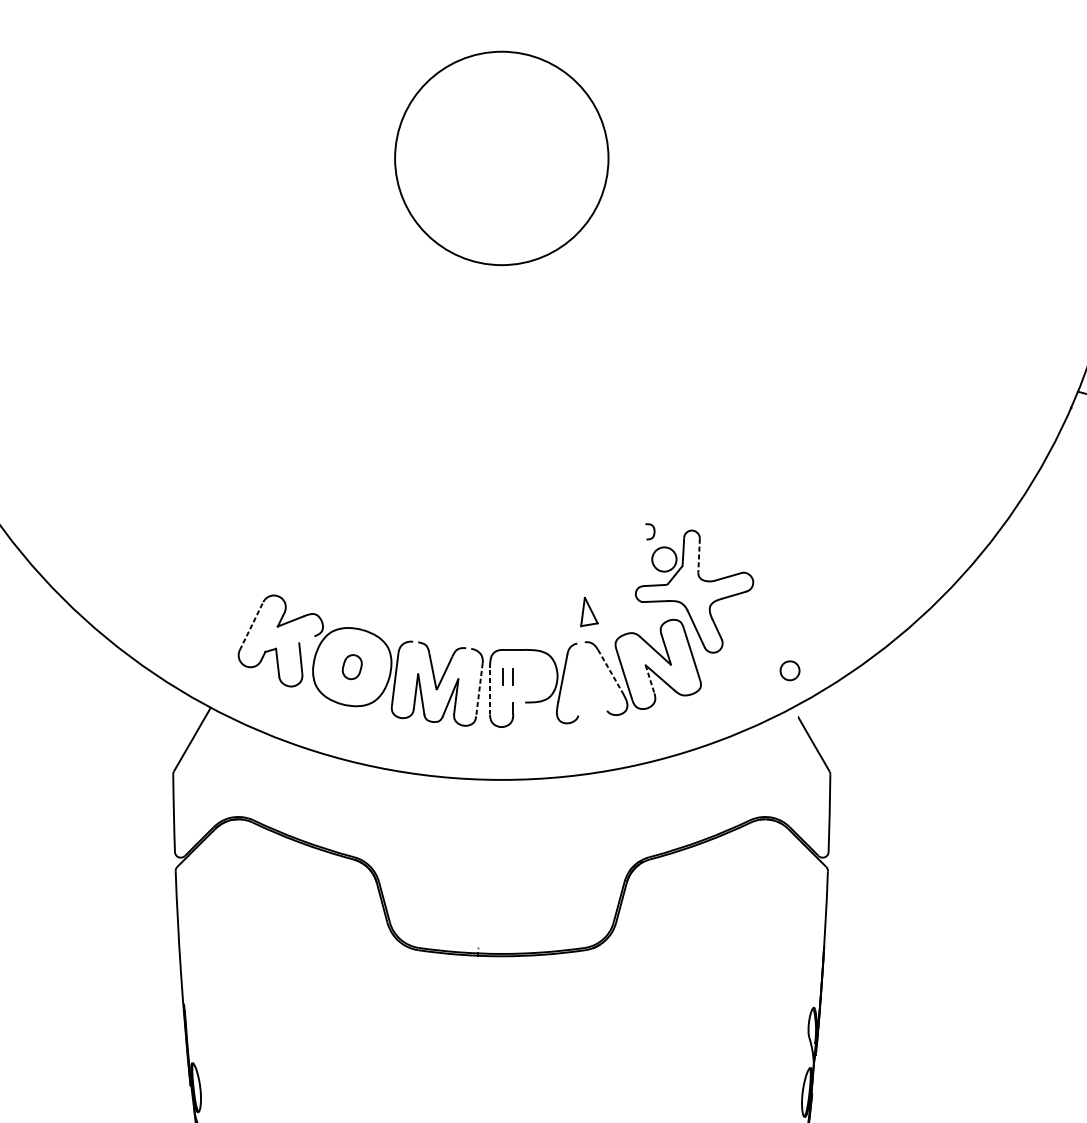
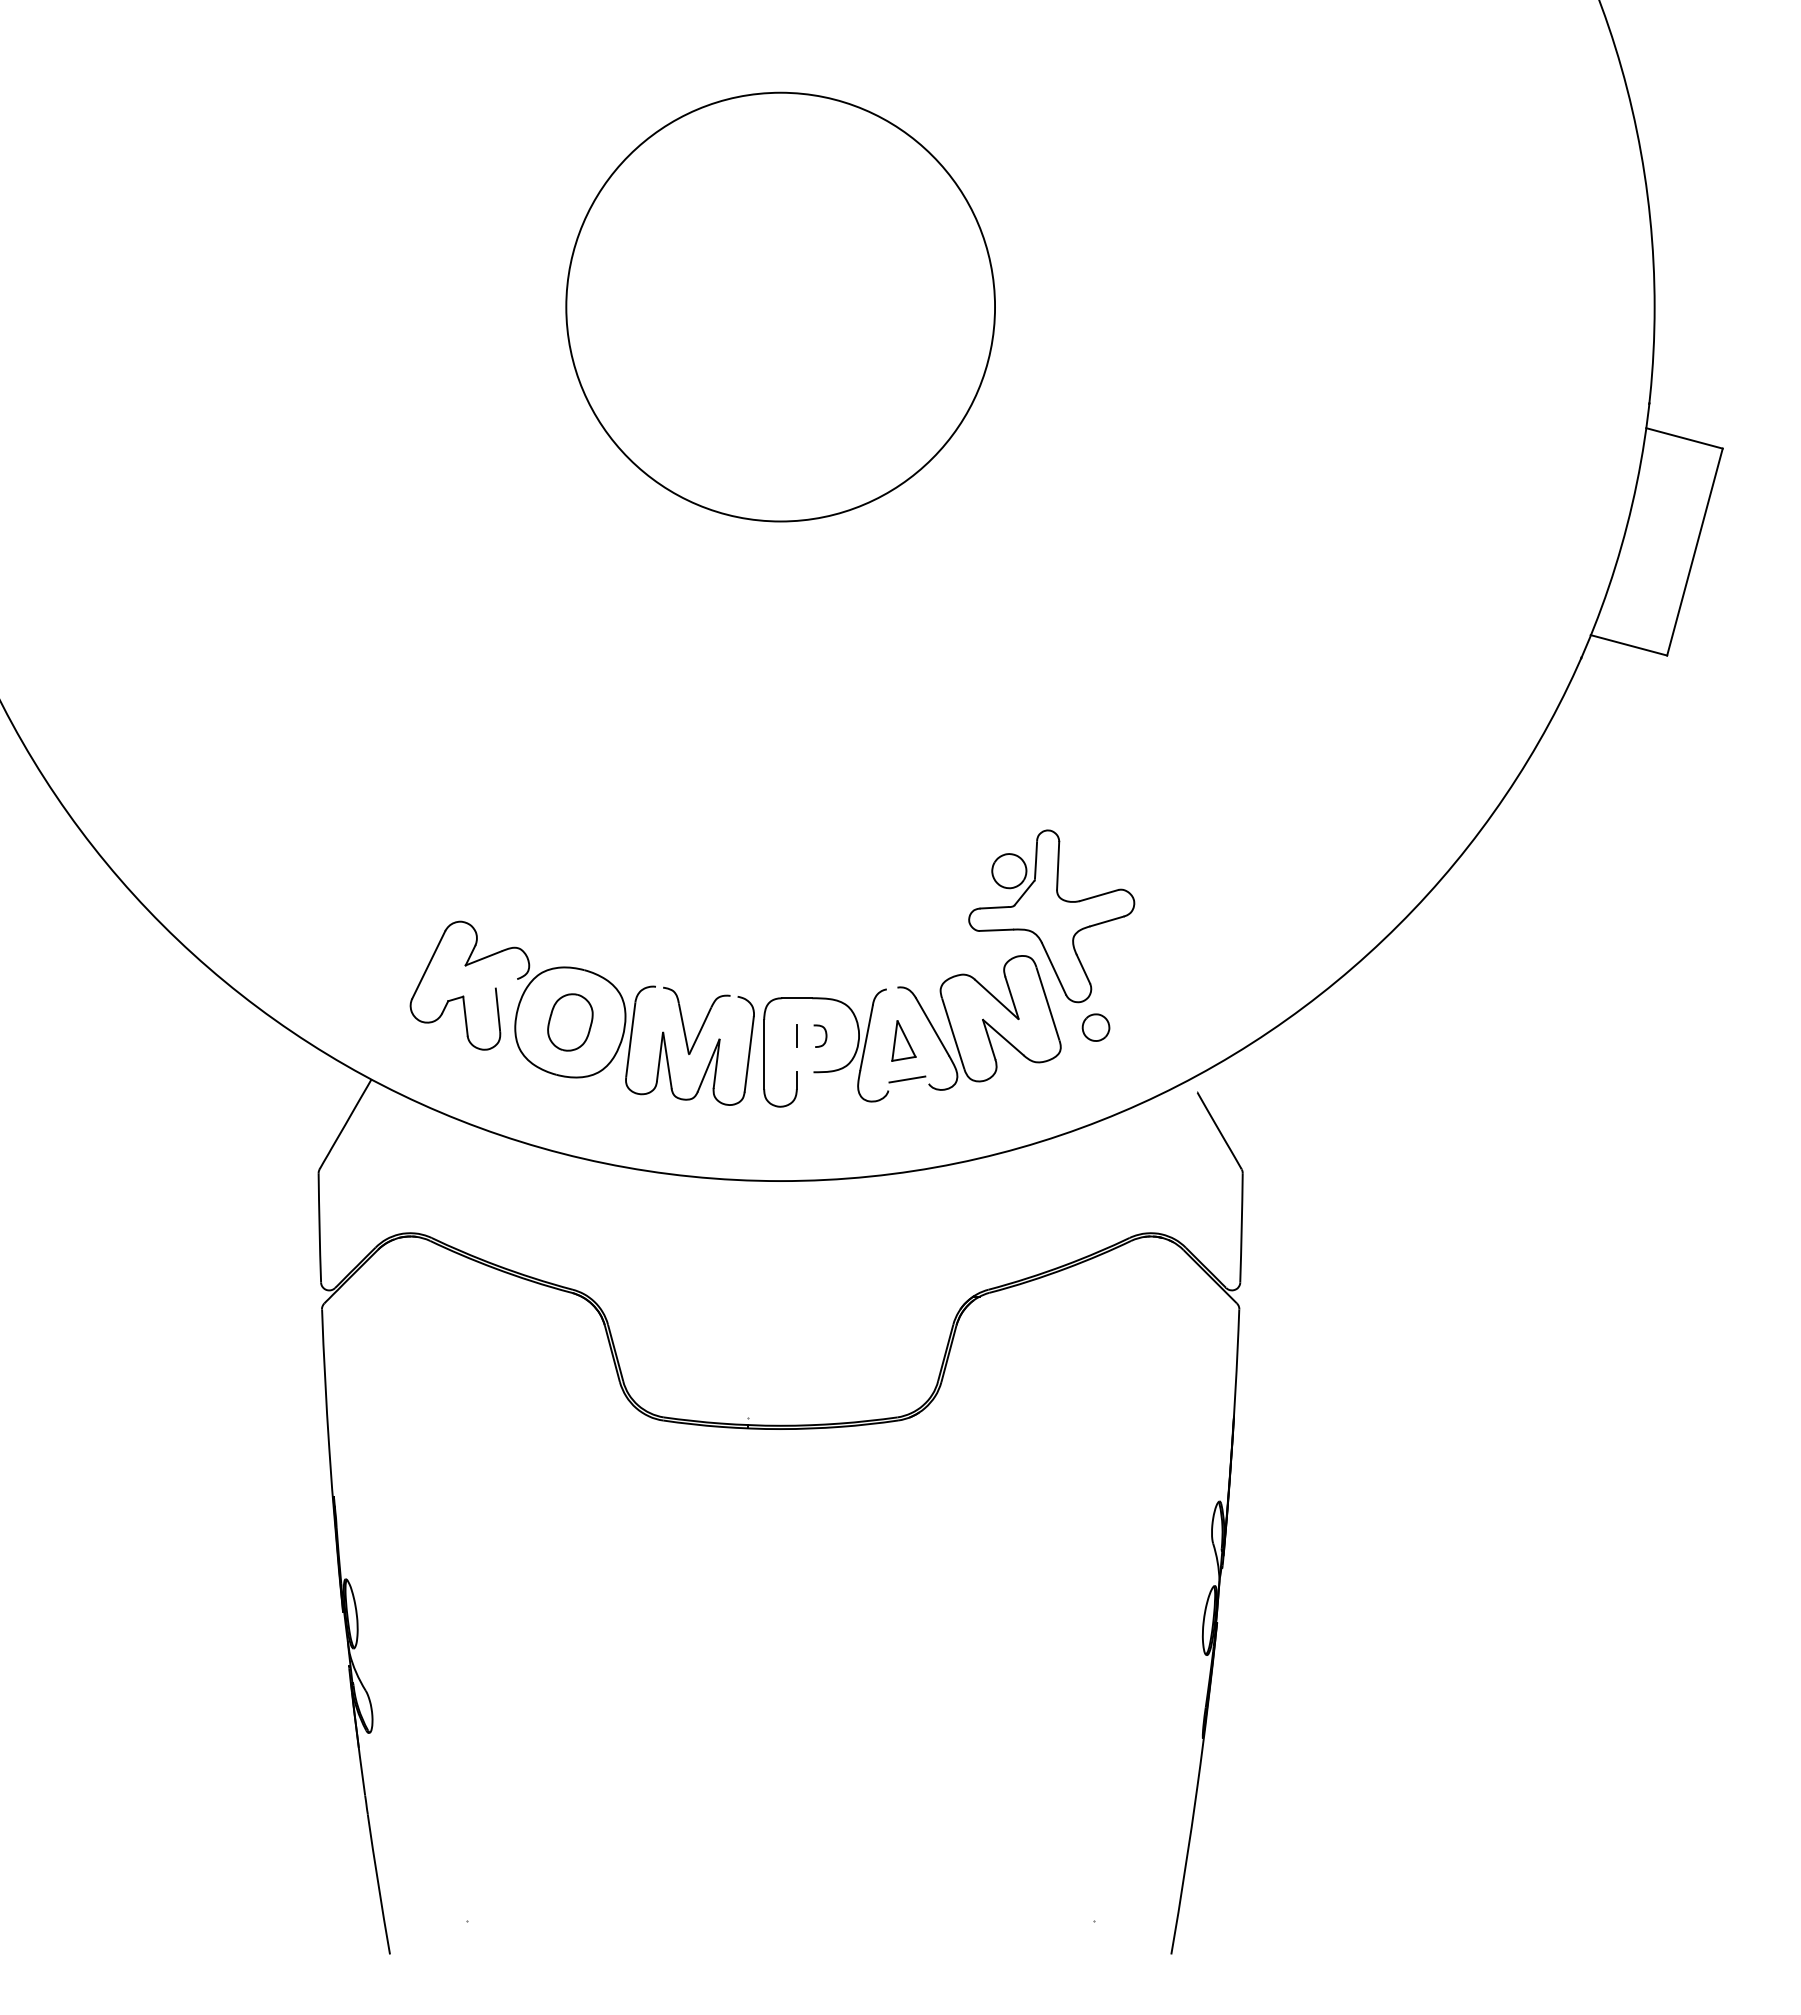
circle: (501, 158) -> (780, 306), size x1.43
curve: (653, 531) -> (825, 1035), moved
line: (699, 555) -> (1058, 865), dashed -> solid
part: (589, 611) -> (903, 1040), moved
line: (251, 625) -> (428, 964), dashed -> solid
part: (352, 667) -> (570, 1022), size x1.67
line: (609, 669) -> (932, 1026), dashed -> solid
part: (789, 670) -> (1095, 1027), moved
line: (503, 676) -> (782, 1035), removed
line: (650, 679) -> (989, 1039), dashed -> solid
line: (479, 689) -> (749, 1054), dashed -> solid
line: (490, 689) -> (764, 1054), dashed -> solid
line: (591, 707) -> (907, 1079), added

